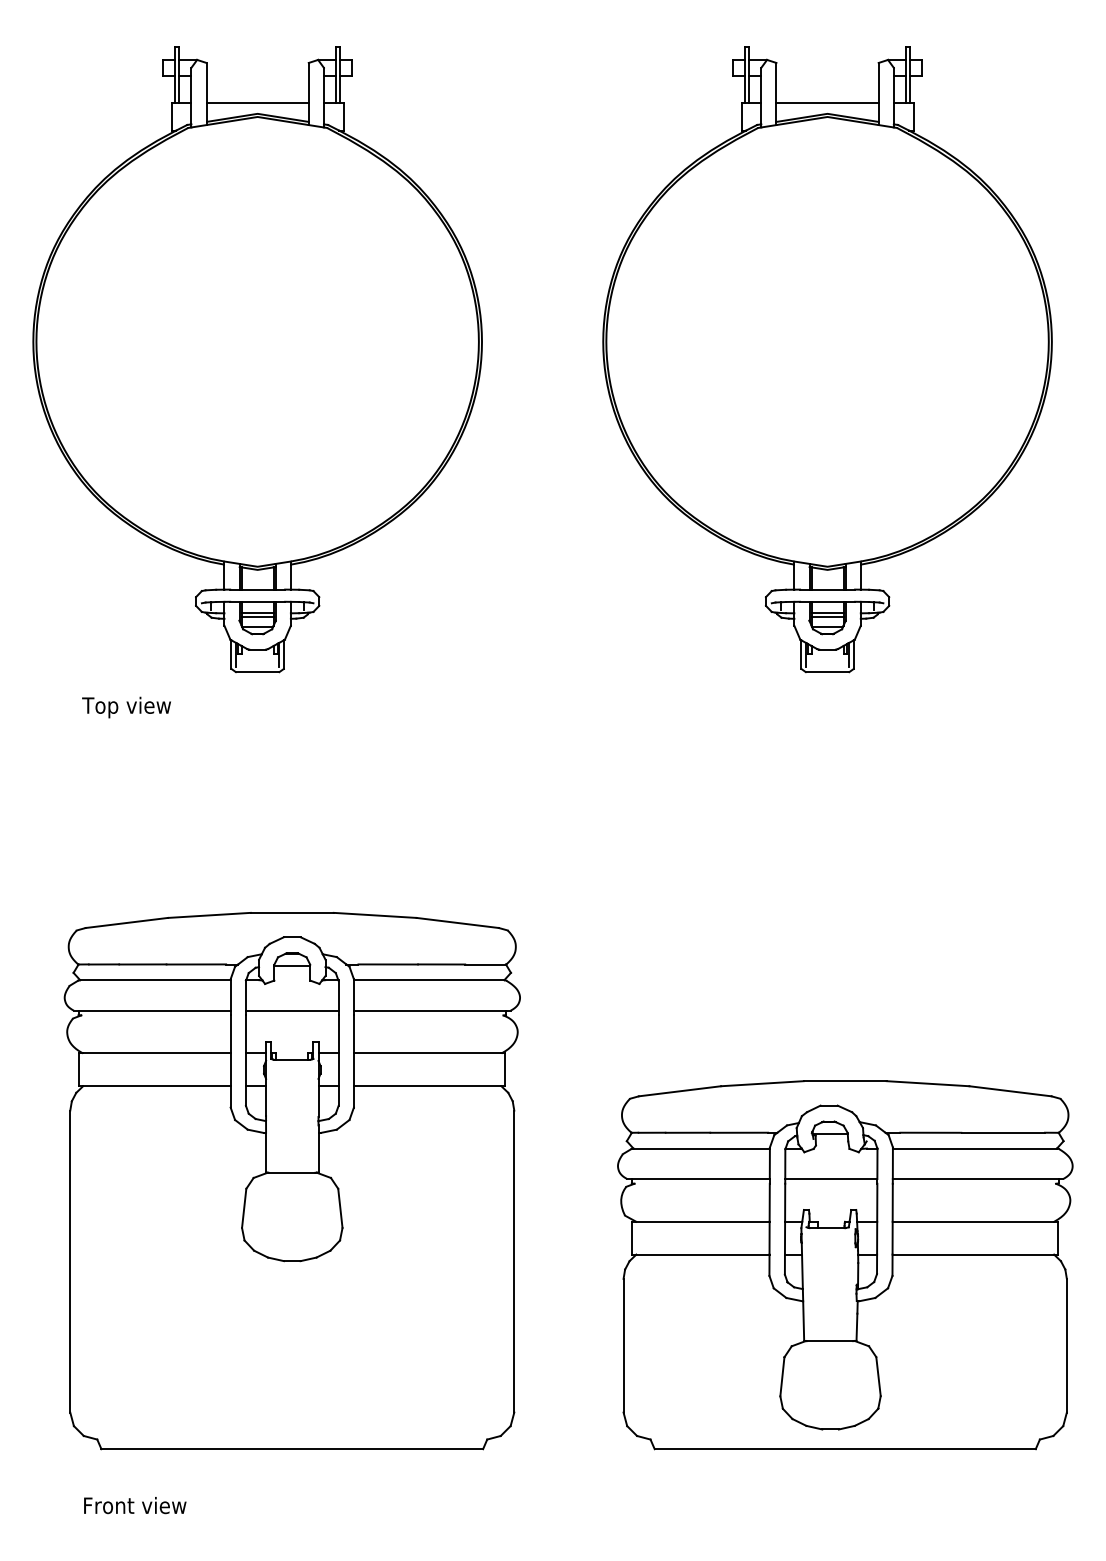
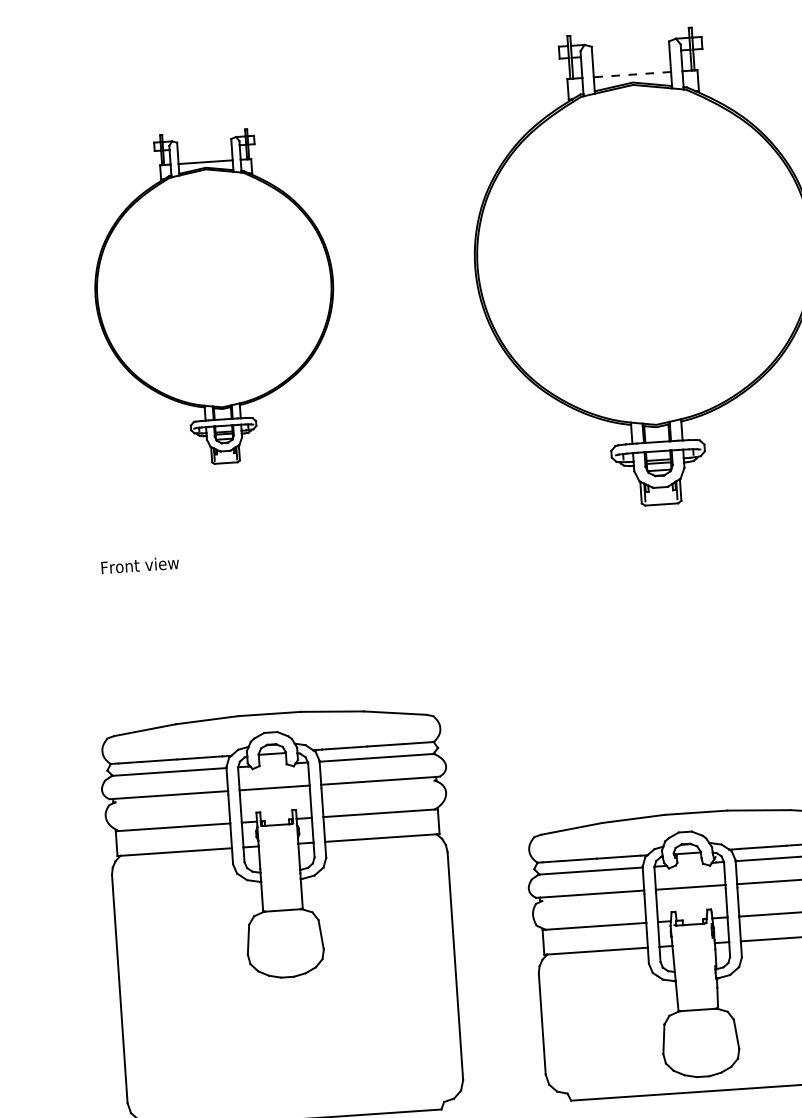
line: (827, 103) -> (632, 74), solid -> dashed
part: (257, 359) -> (214, 297), size x0.7
text: (134, 707) -> (139, 566), Top view -> Front view

